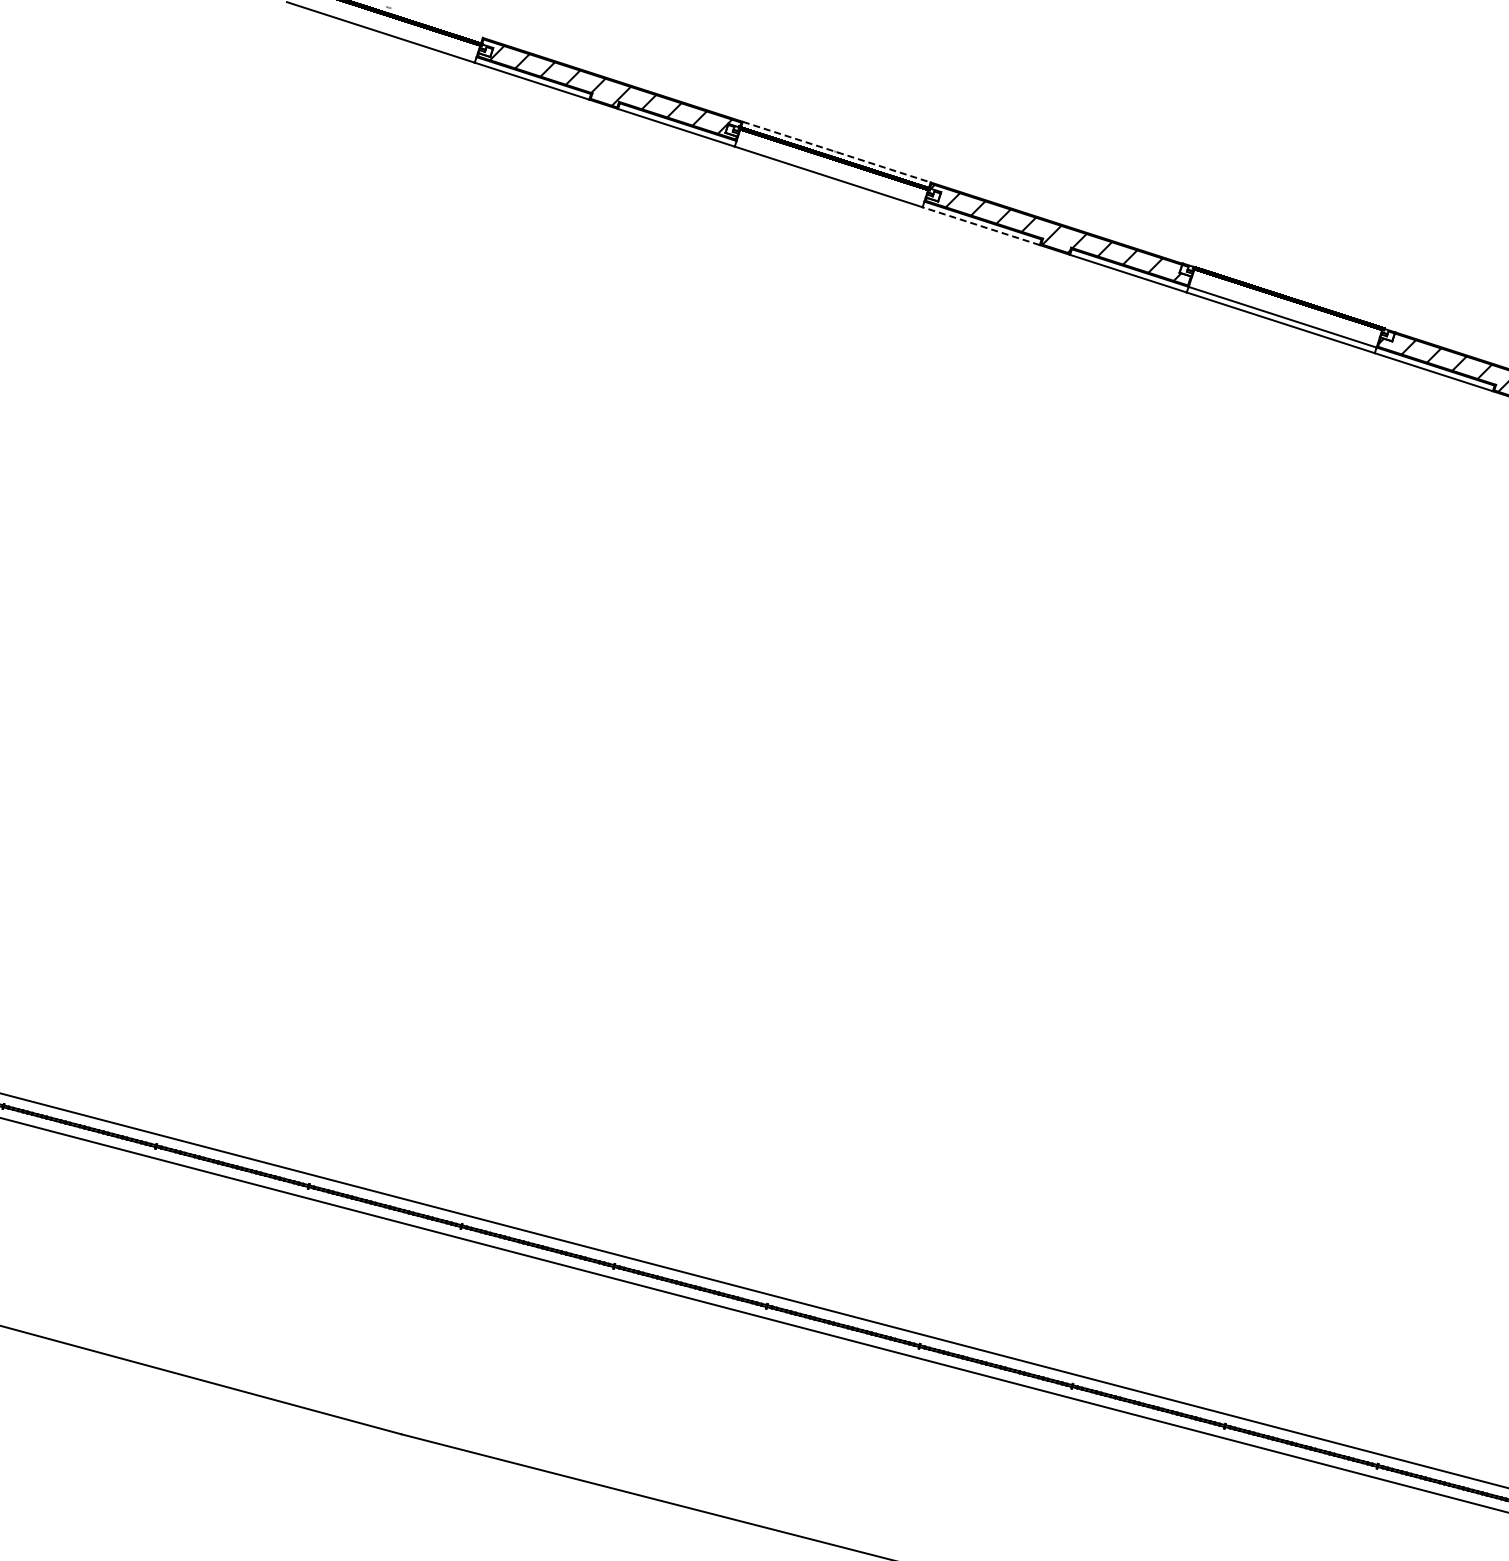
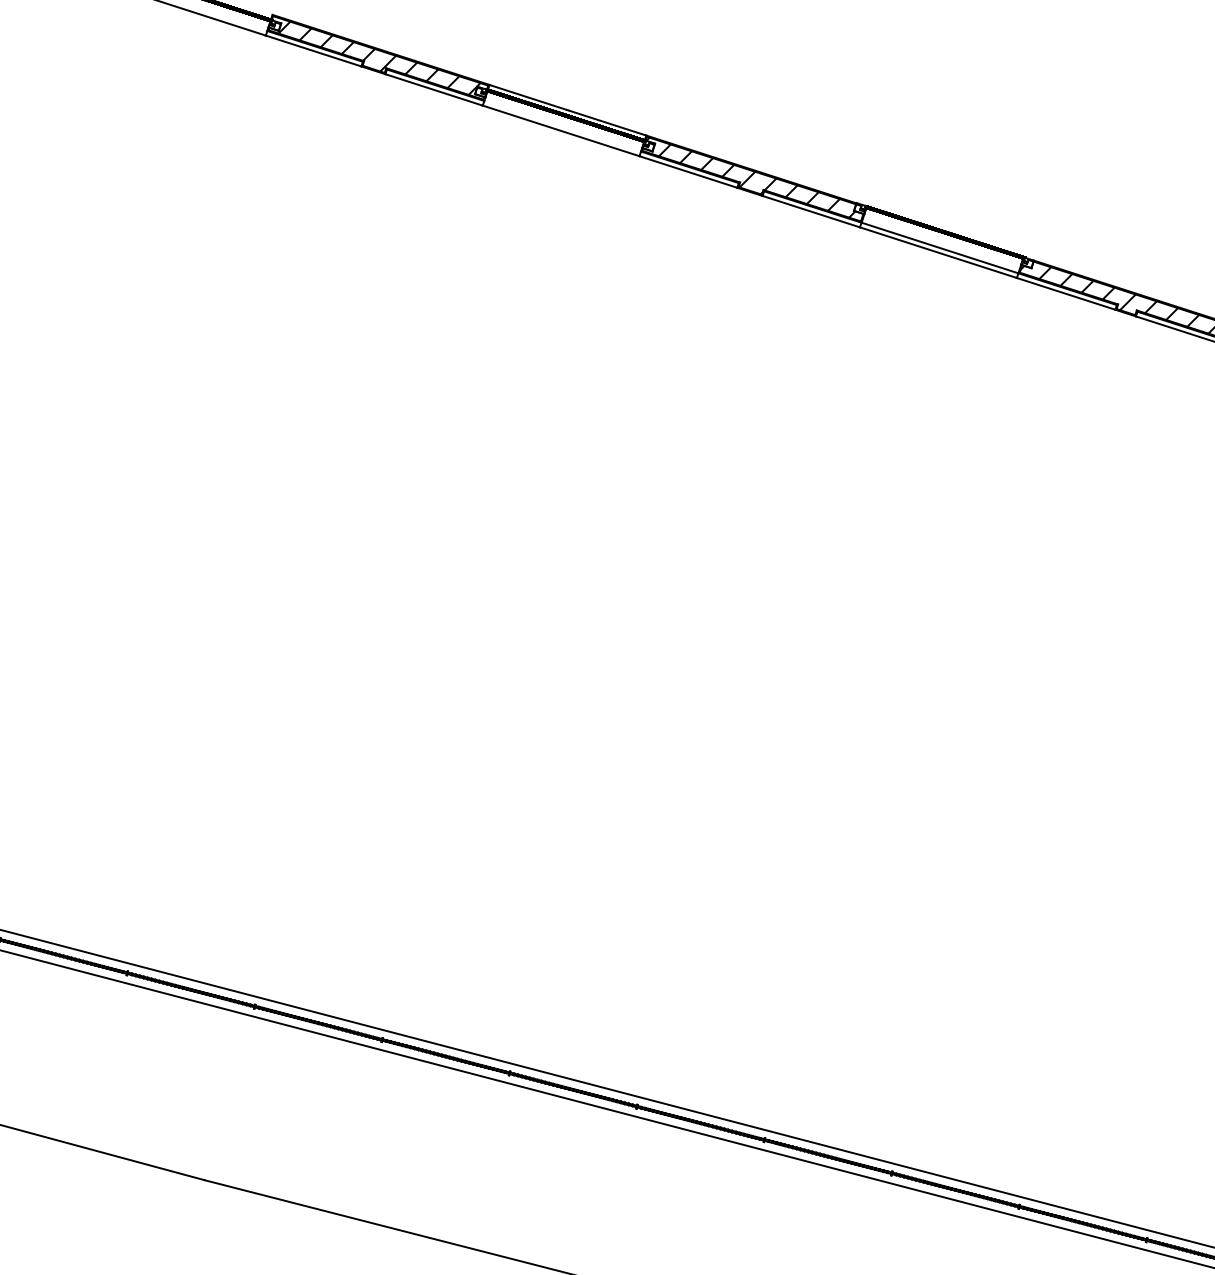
line: (836, 152) -> (567, 110), dashed -> solid
line: (981, 226) -> (688, 172), dashed -> solid

